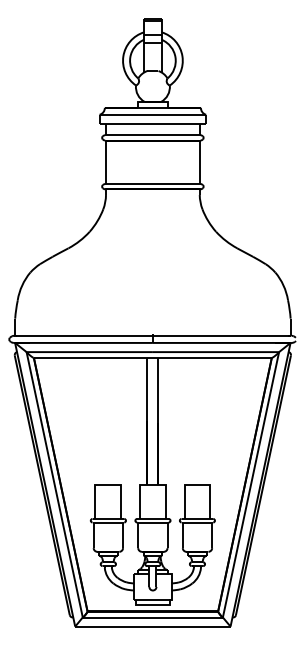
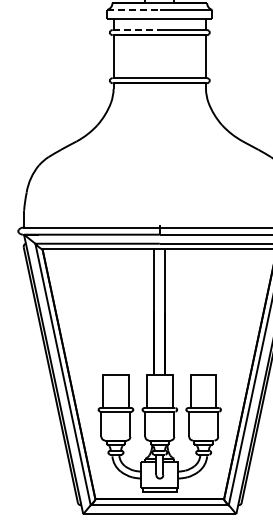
line: (126, 114) -> (133, 9), solid -> dashed
line: (129, 135) -> (136, 30), solid -> dashed

